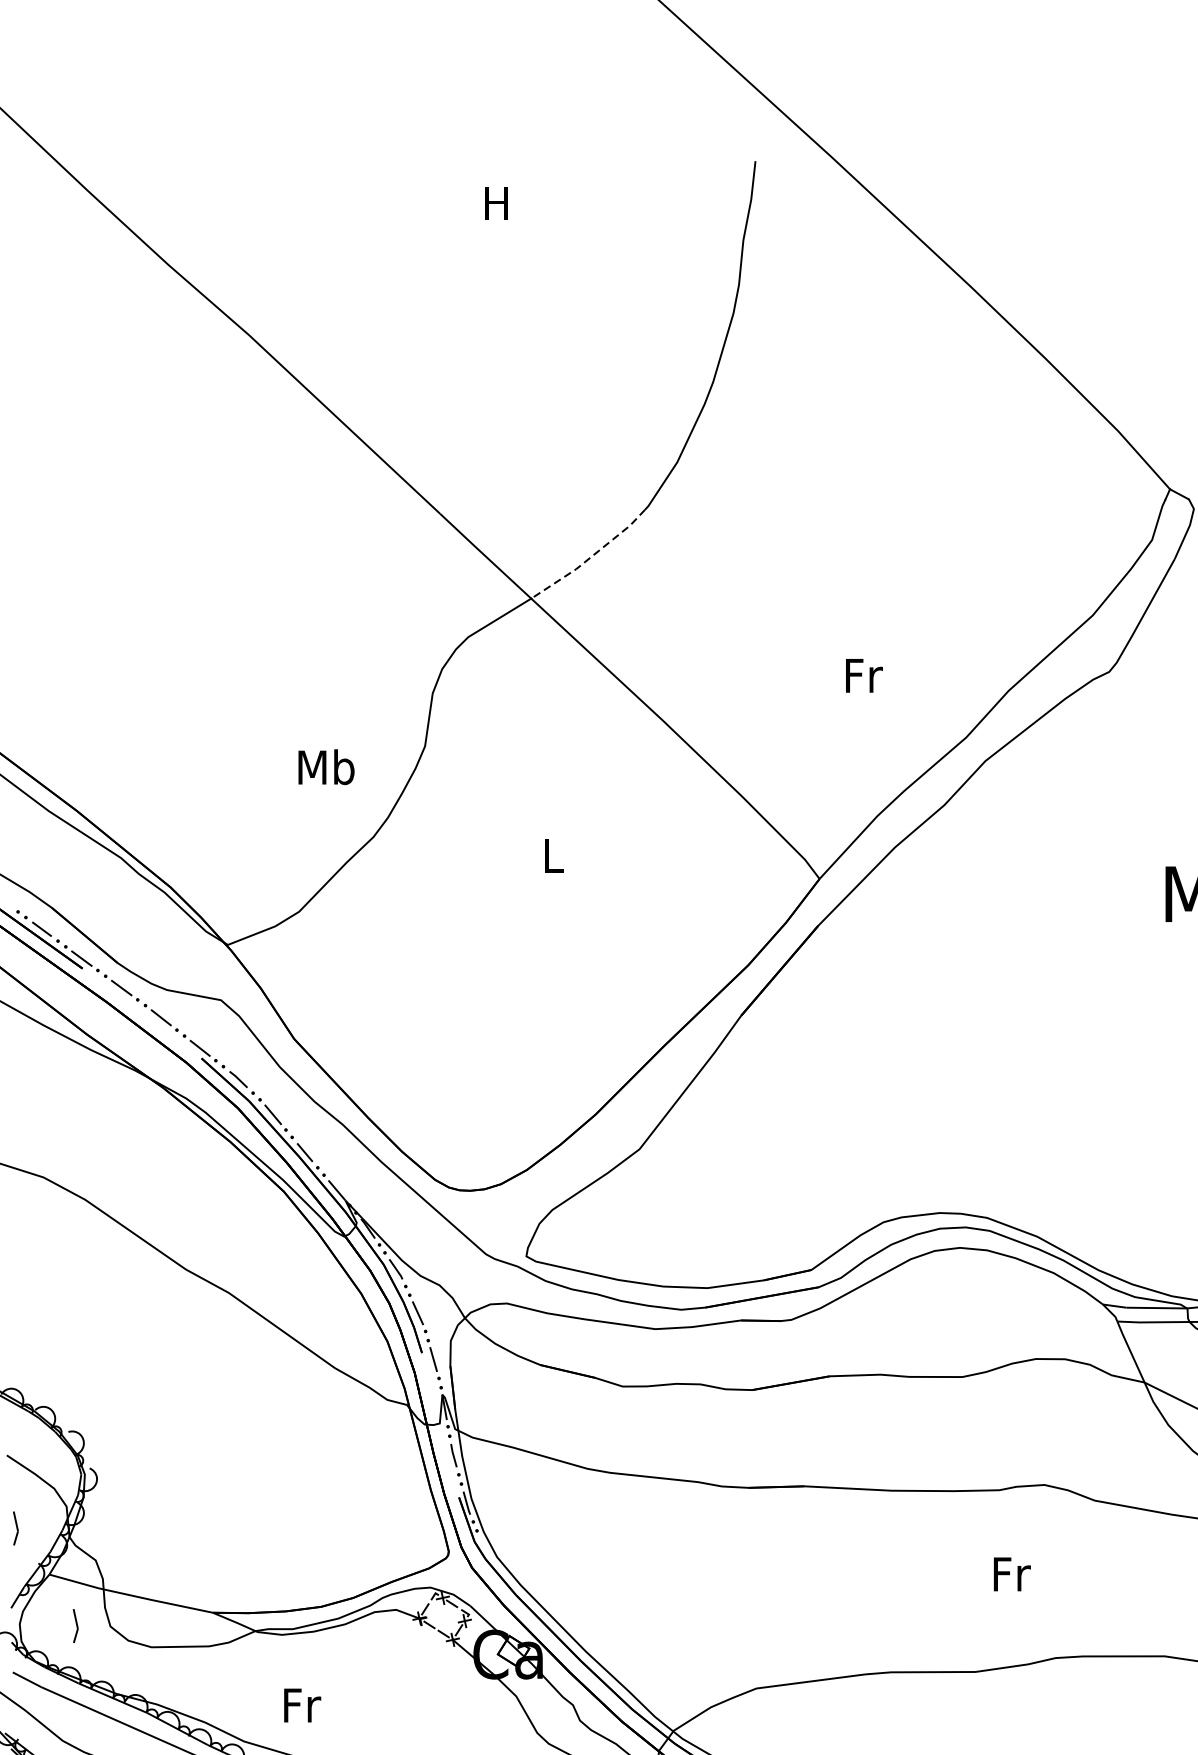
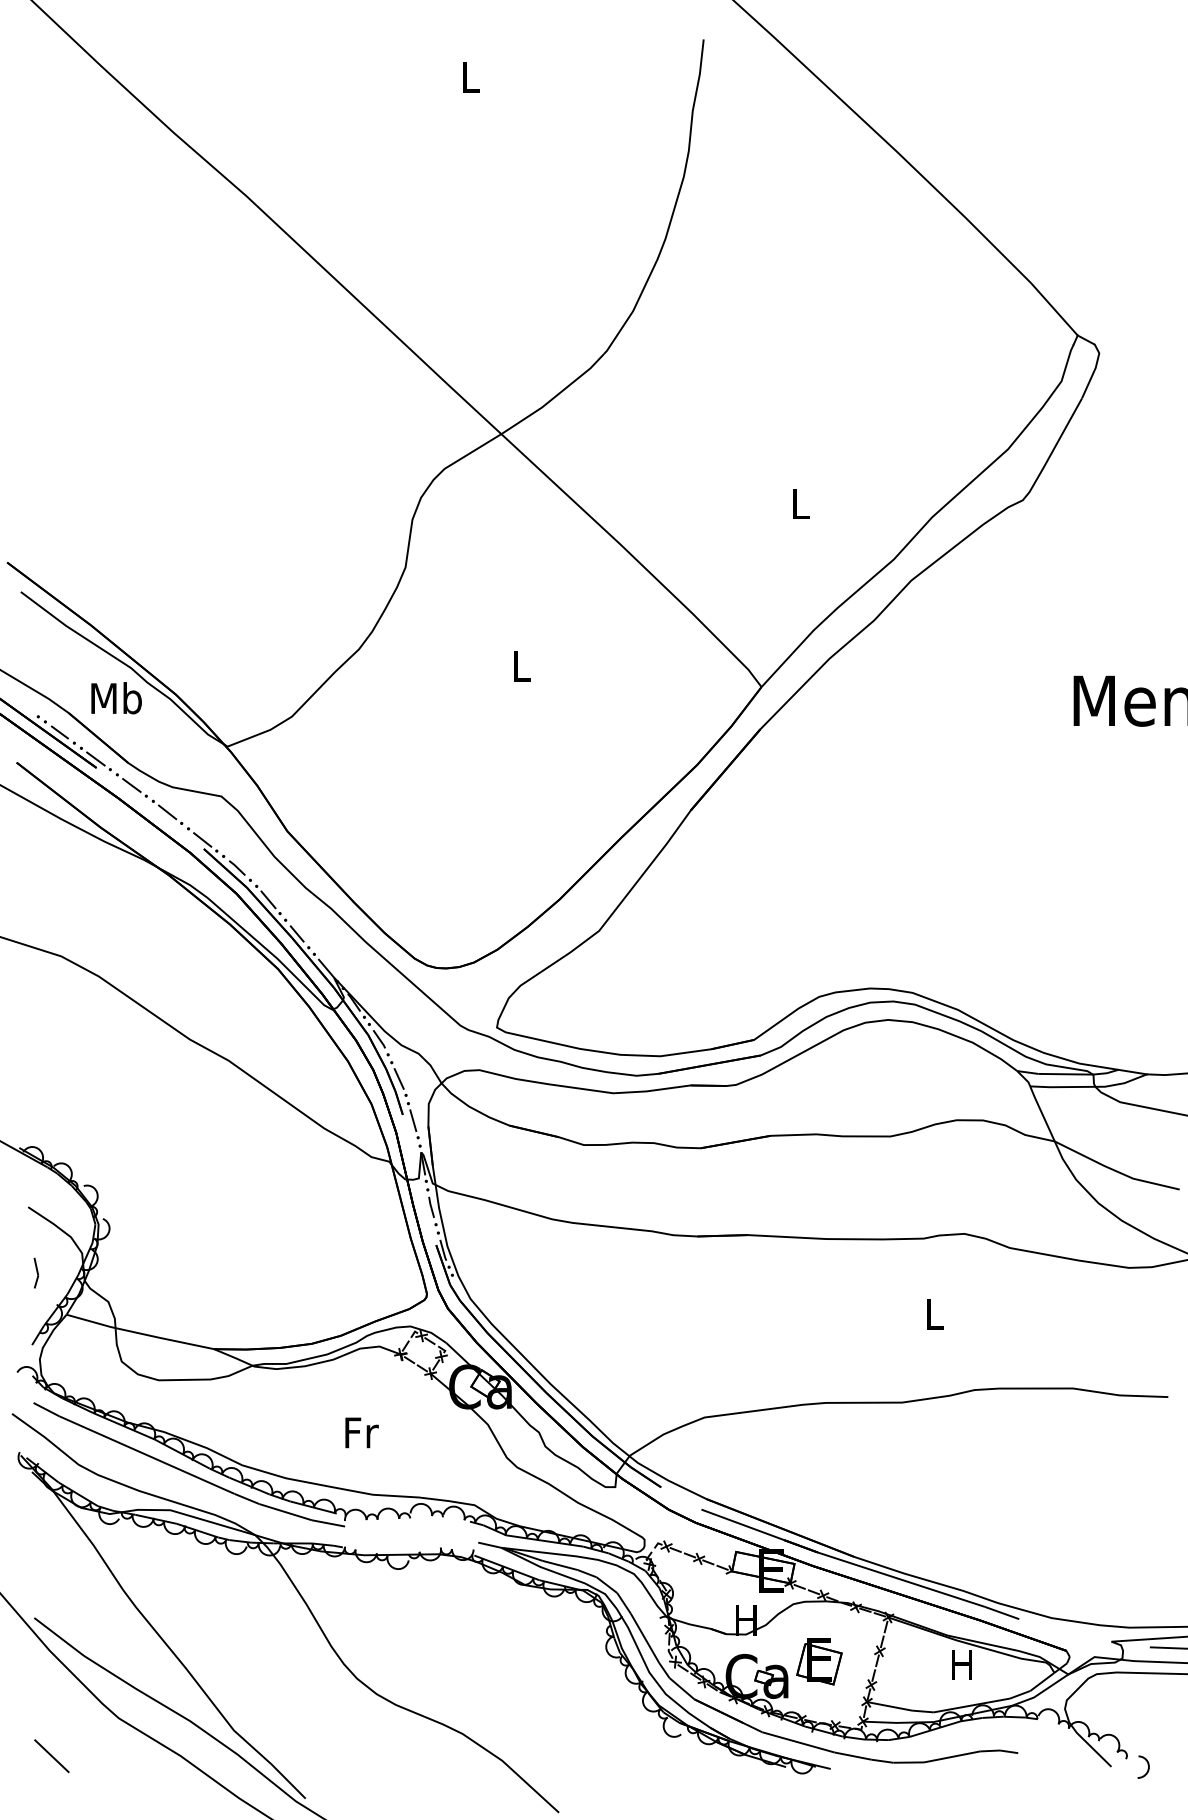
text: (497, 203) -> (470, 77), H -> L
line: (591, 556) -> (555, 396), dashed -> solid
text: (863, 675) -> (801, 503), Fr -> L
text: (326, 767) -> (116, 698), moved
text: (1012, 1574) -> (935, 1314), Fr -> L
line: (75, 1625) -> (90, 1360), removed
text: (301, 1705) -> (361, 1432), moved

